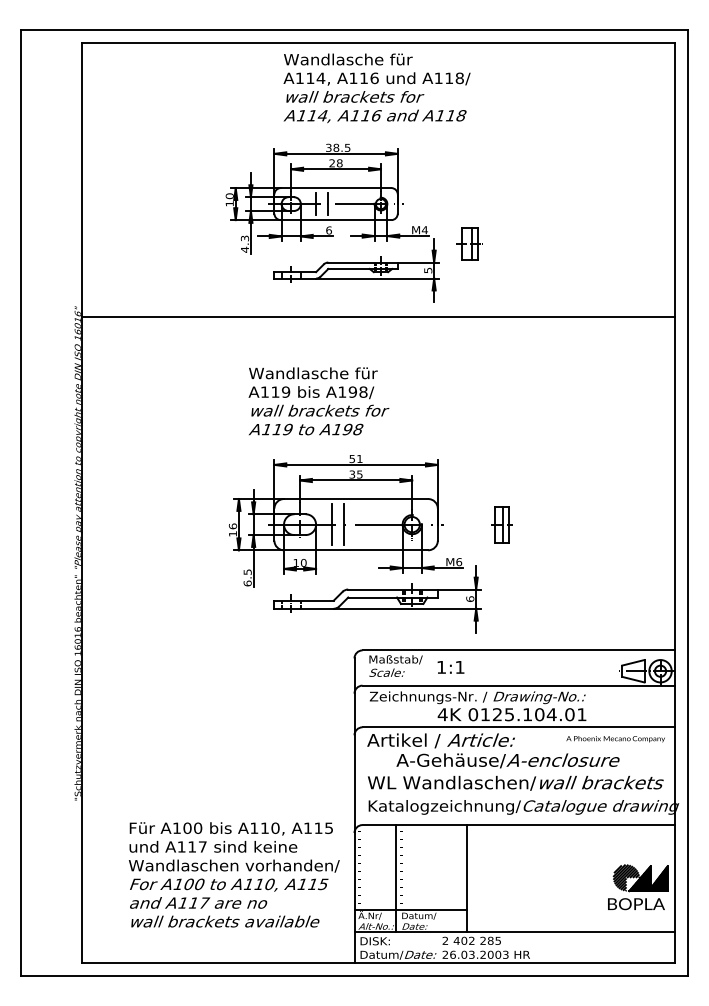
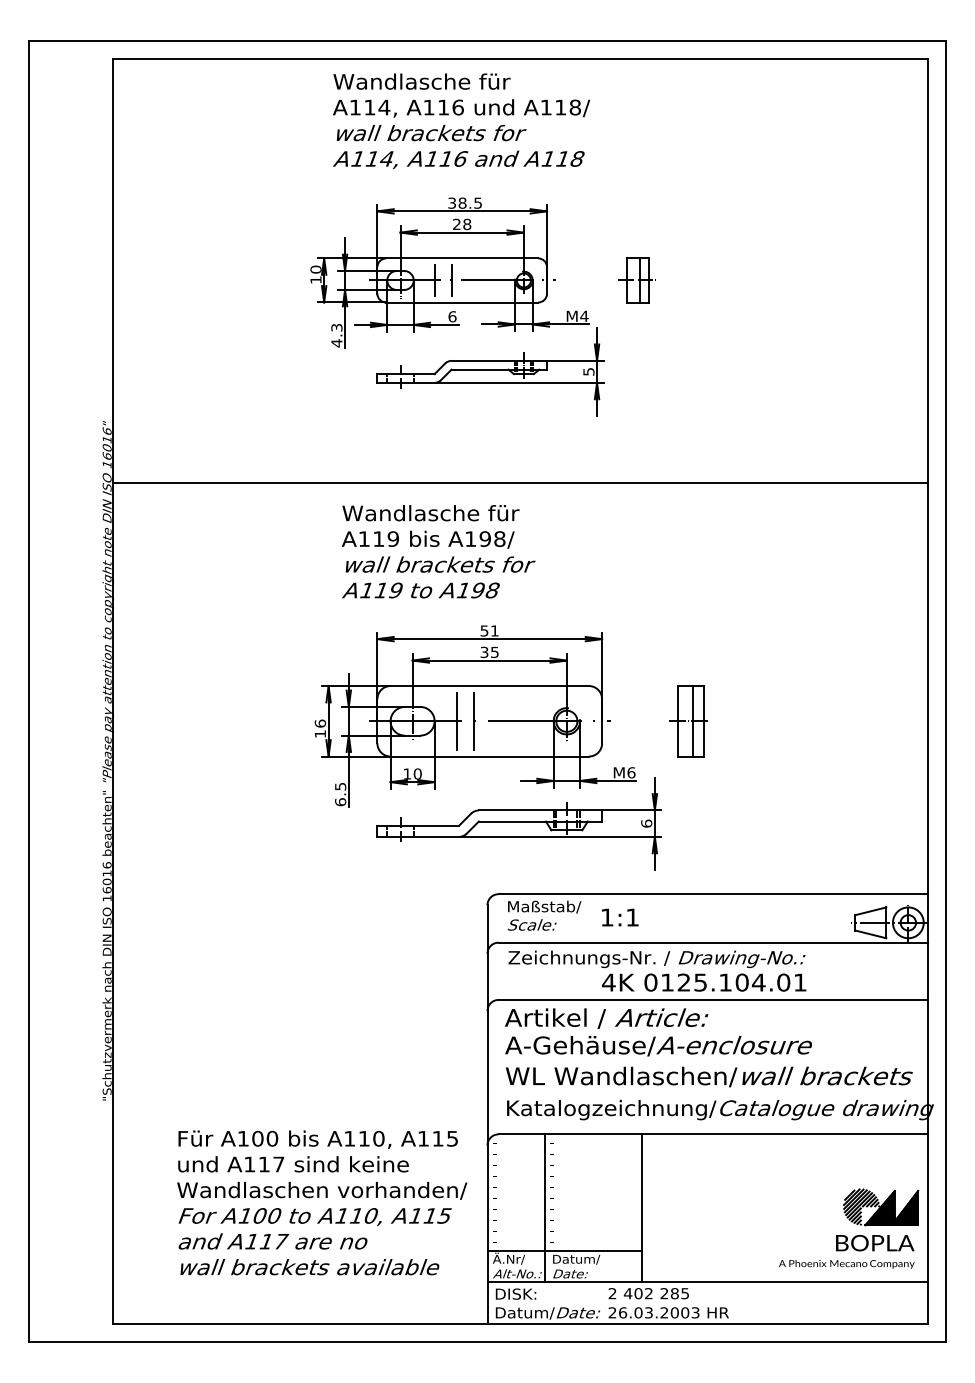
text: (377, 88) -> (461, 121), moved
part: (468, 244) -> (636, 280), moved
line: (378, 316) -> (520, 483), moved
part: (500, 524) -> (688, 721), size x1.43
text: (615, 739) -> (846, 1264), moved
text: (507, 761) -> (658, 1046), moved

